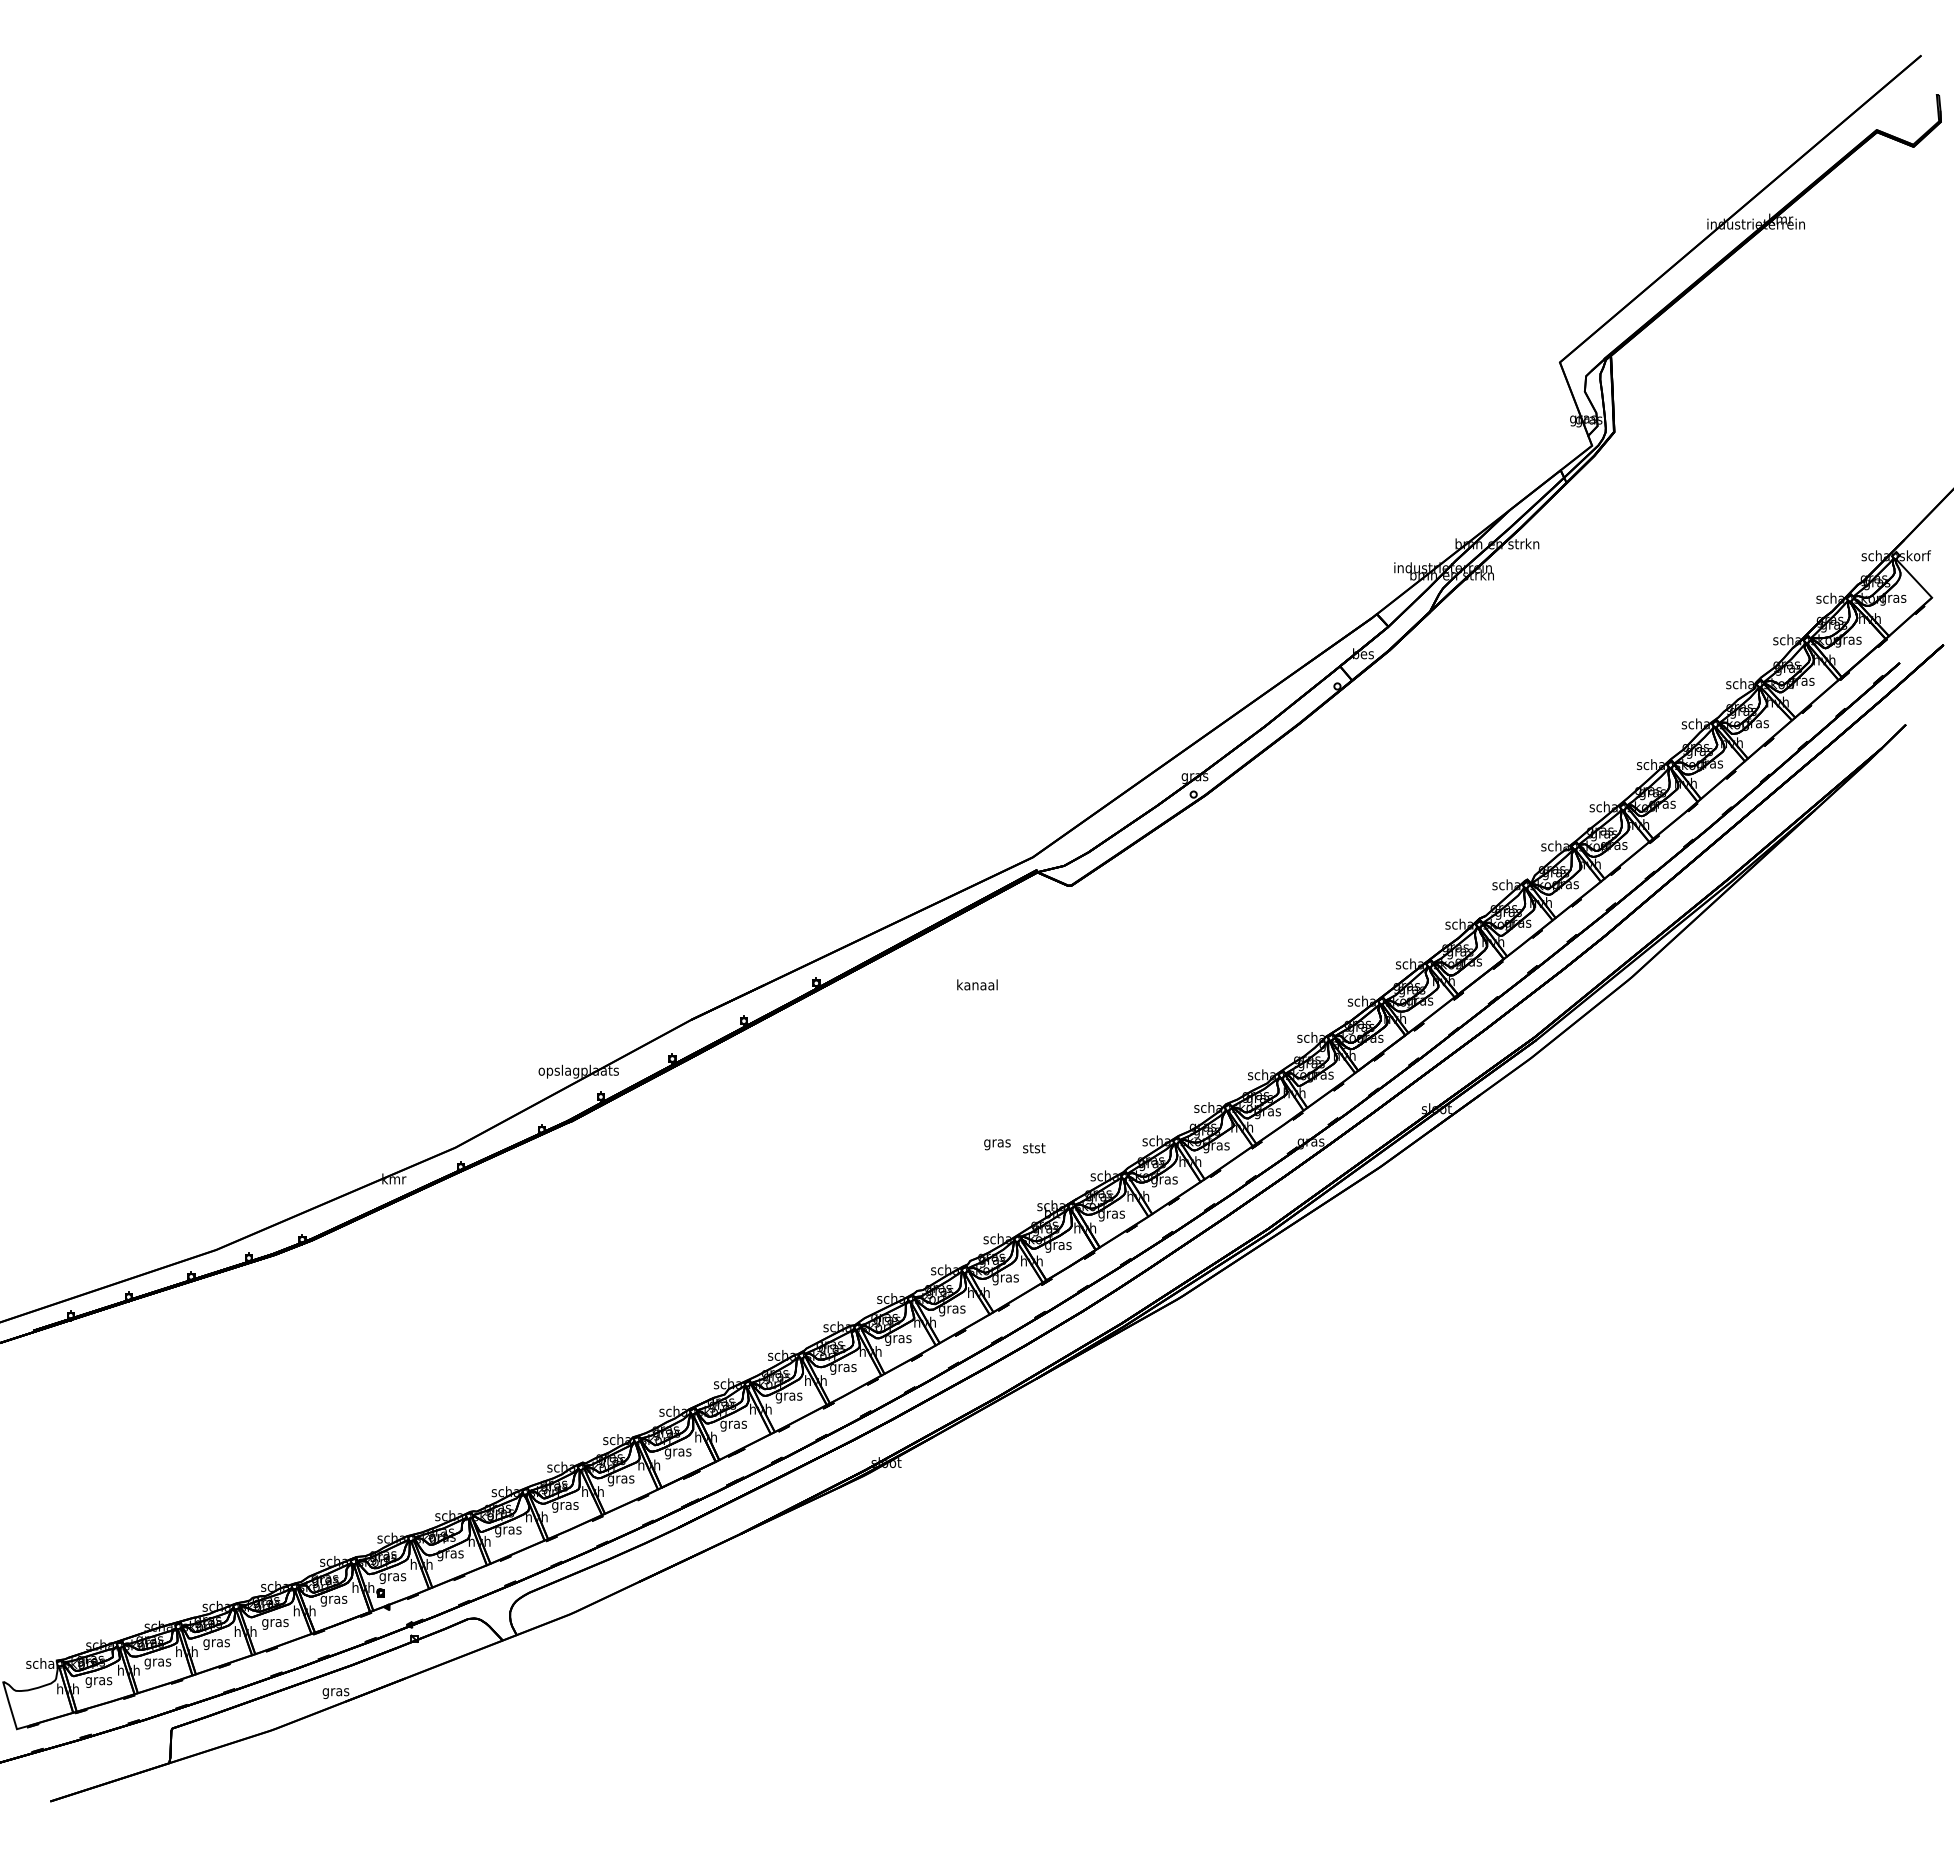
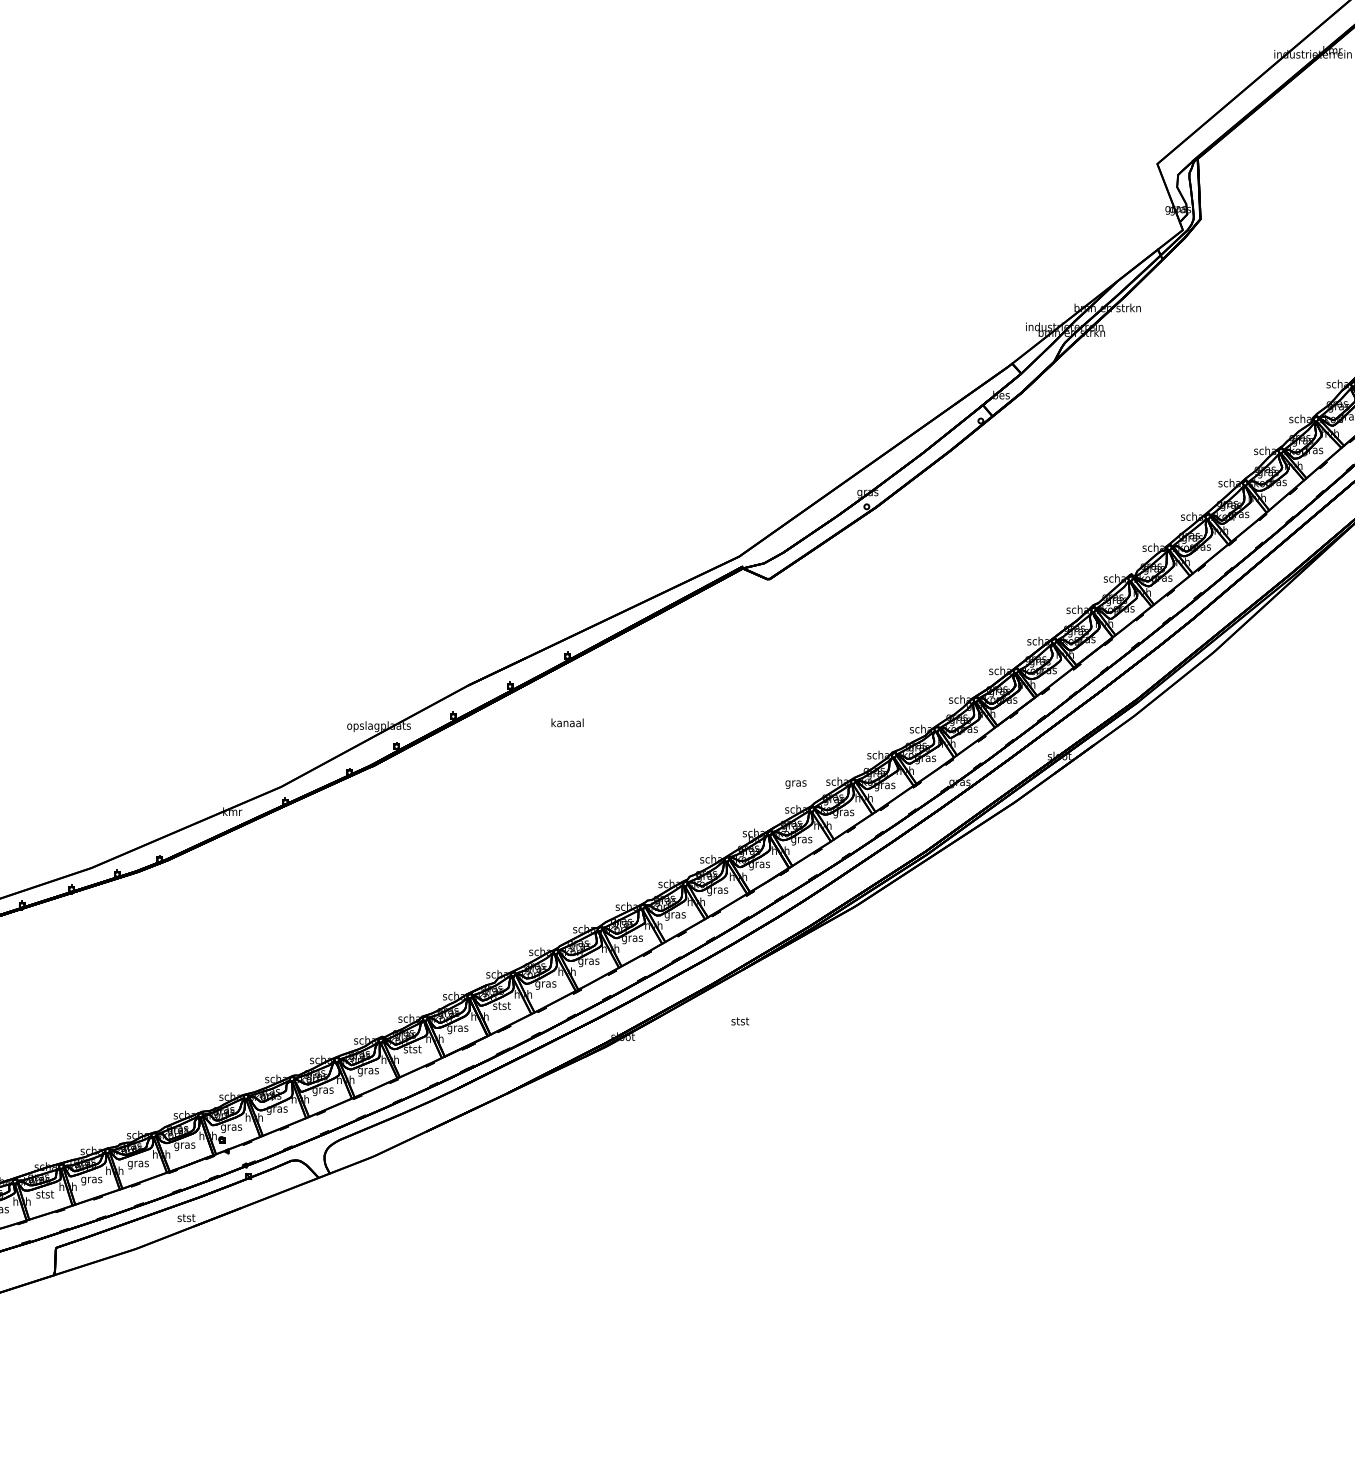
text: (977, 984) -> (567, 722), moved
text: (997, 1144) -> (796, 784), moved
text: (1034, 1148) -> (740, 1021), moved
text: (733, 1424) -> (501, 1006), gras -> stst
text: (620, 1479) -> (412, 1050), gras -> stst
text: (157, 1662) -> (44, 1195), gras -> stst
text: (335, 1692) -> (186, 1219), gras -> stst

